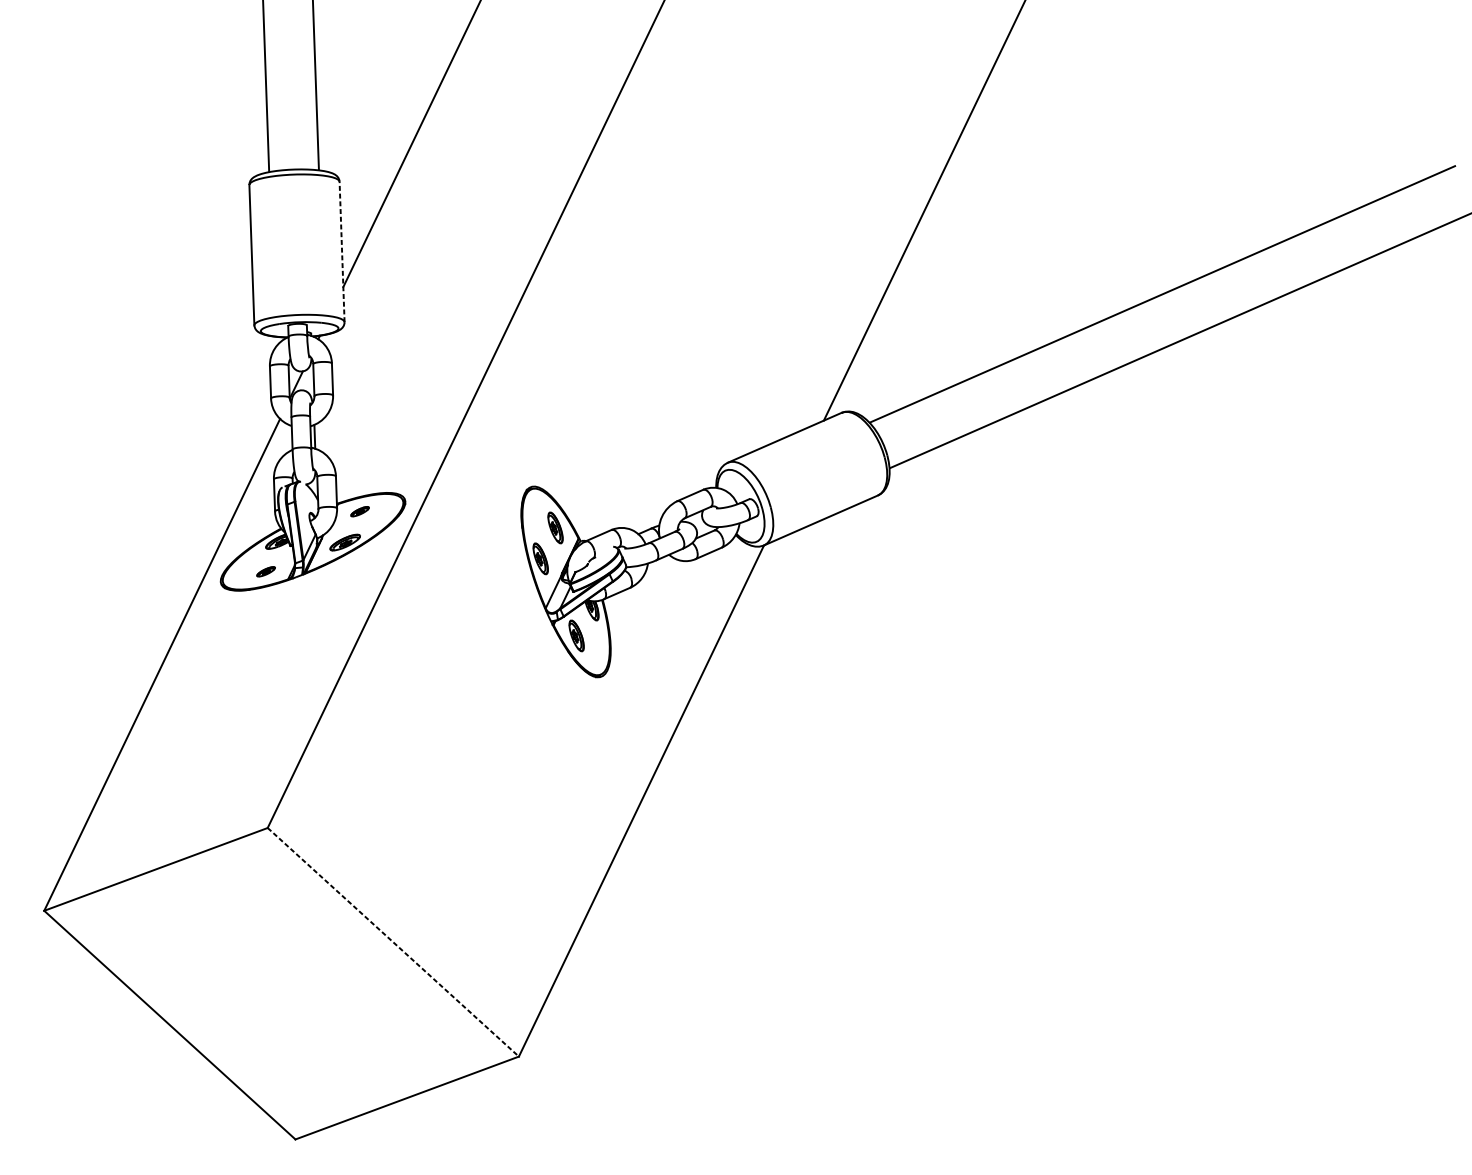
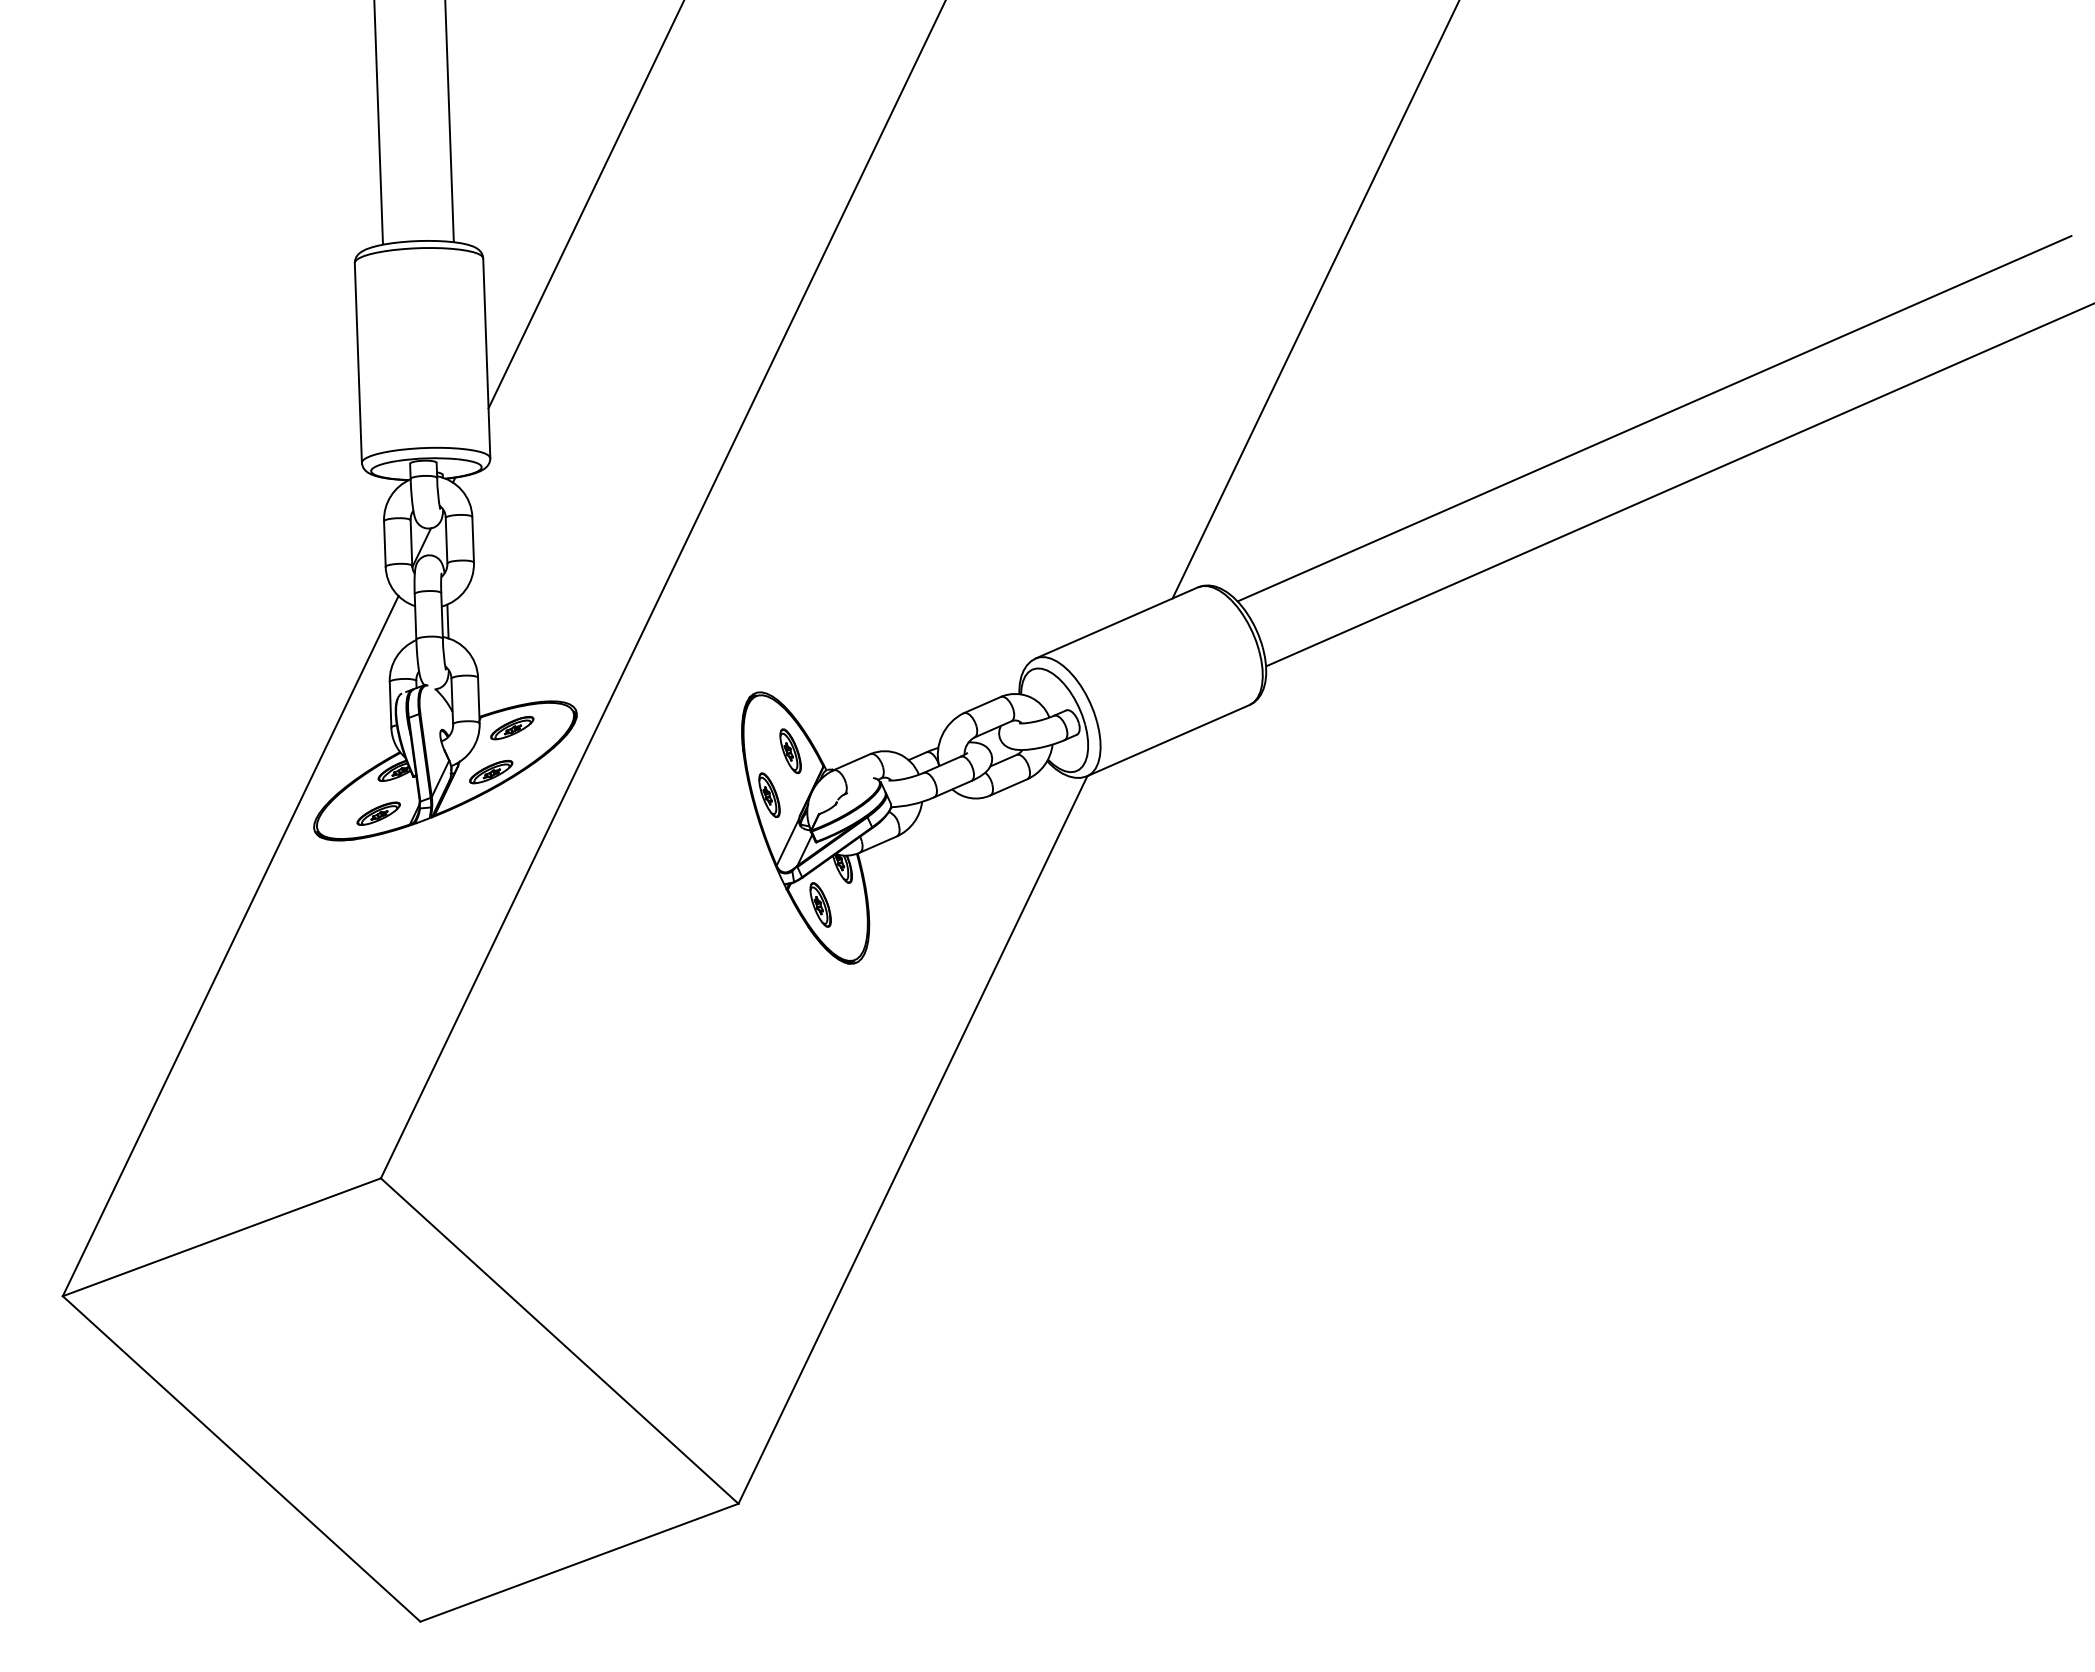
line: (341, 252) -> (486, 358), dashed -> solid
part: (360, 511) -> (512, 727), size x1.67
part: (266, 571) -> (378, 813), size x1.67
line: (393, 942) -> (559, 1341), dashed -> solid

